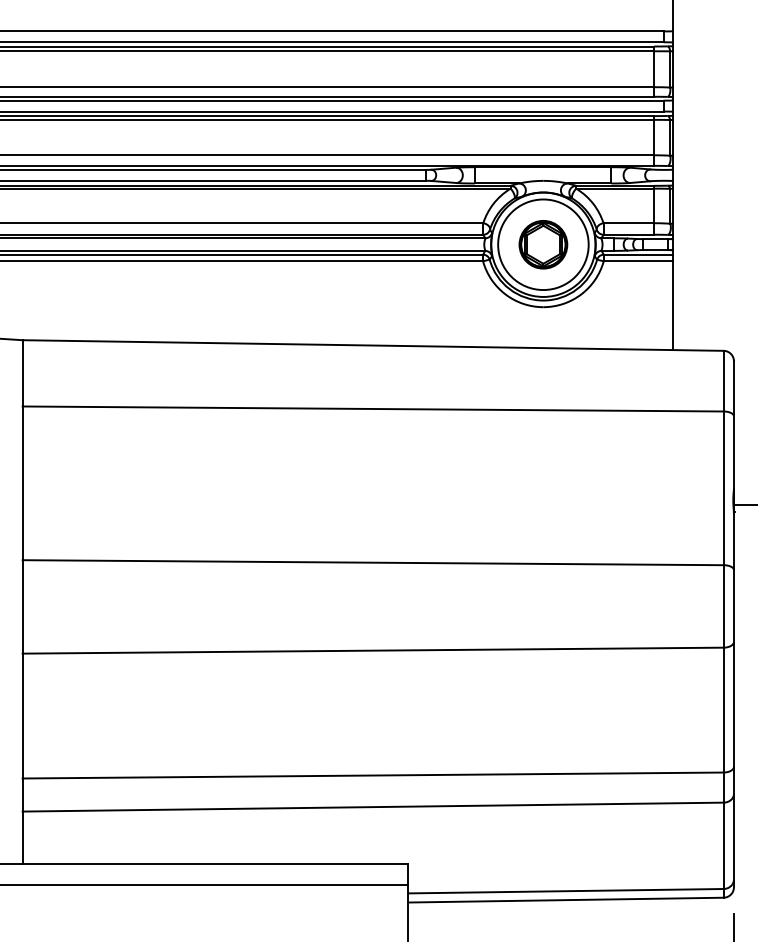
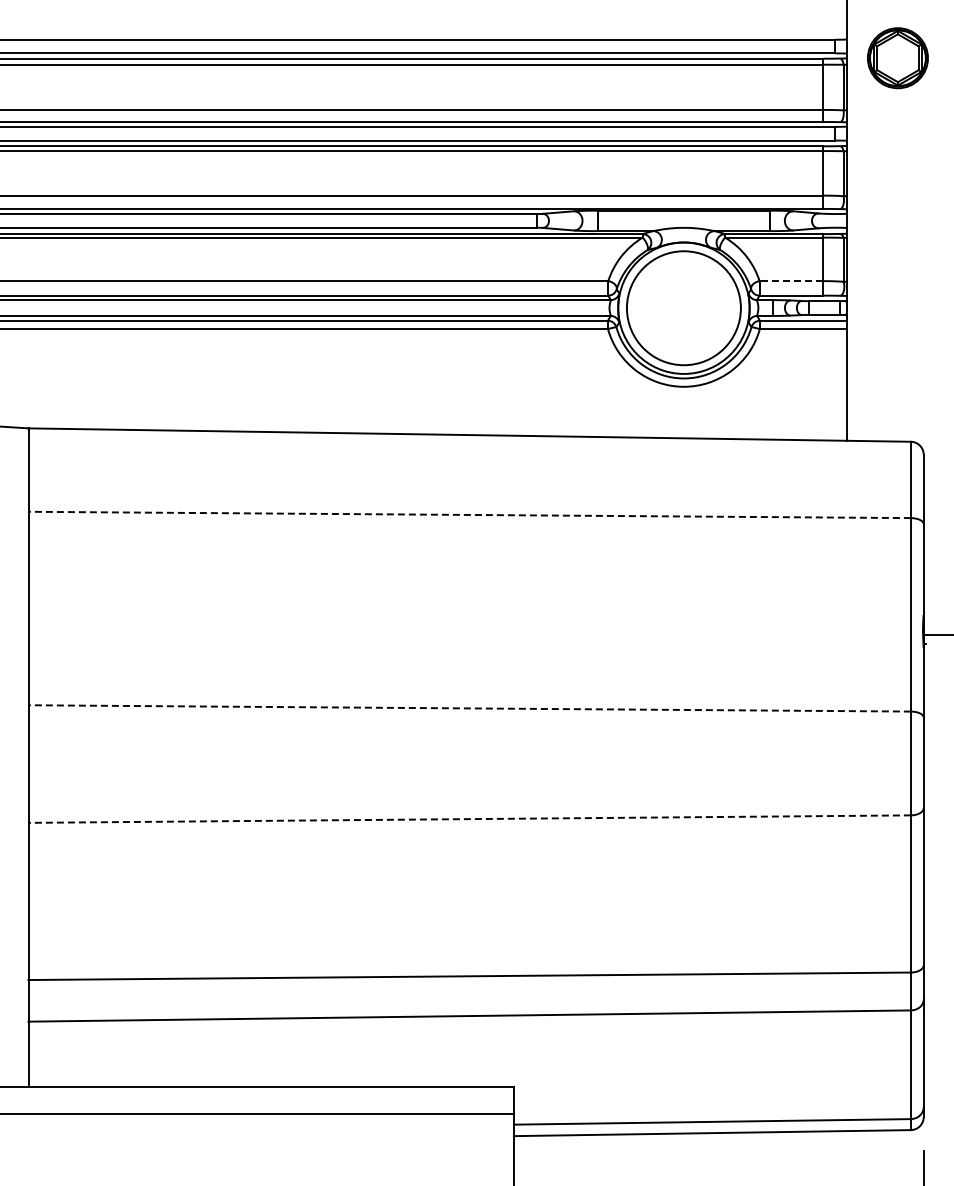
line: (628, 223) -> (791, 281), solid -> dashed
part: (543, 244) -> (897, 58), moved
line: (373, 408) -> (469, 514), solid -> dashed
line: (373, 562) -> (469, 708), solid -> dashed
line: (373, 650) -> (469, 819), solid -> dashed

